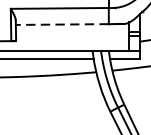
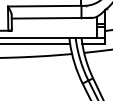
line: (62, 24) -> (46, 18), dashed -> solid

